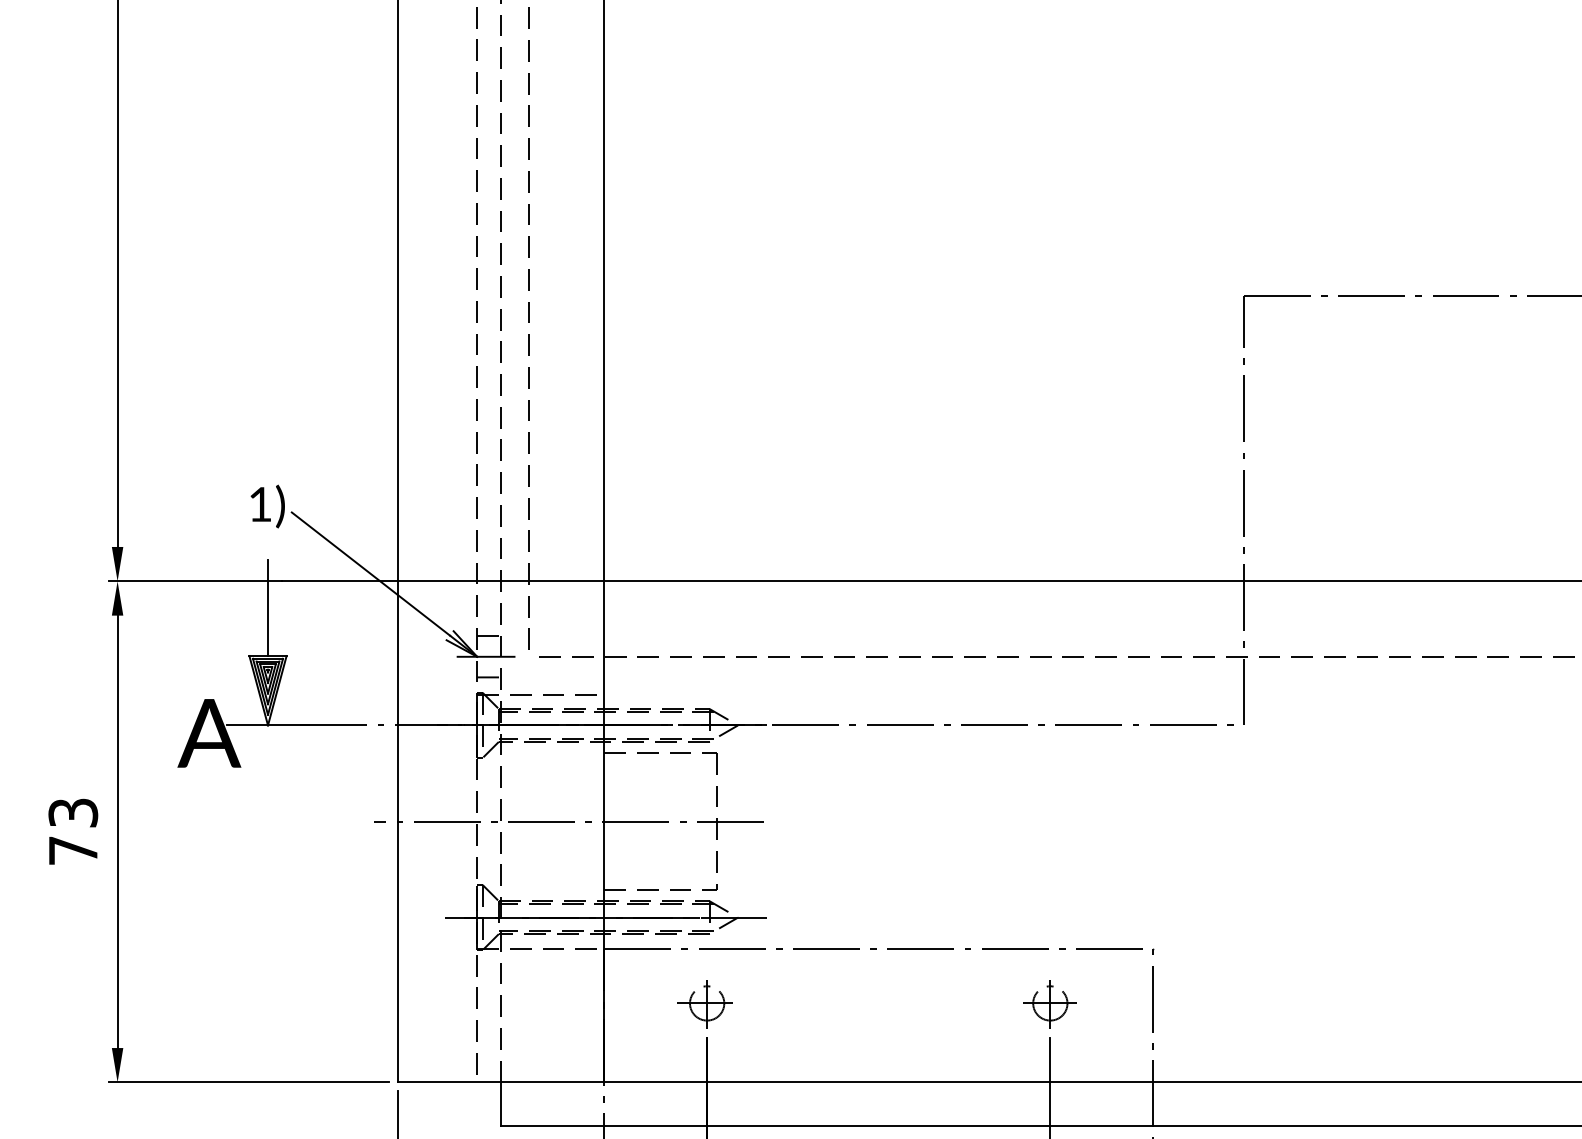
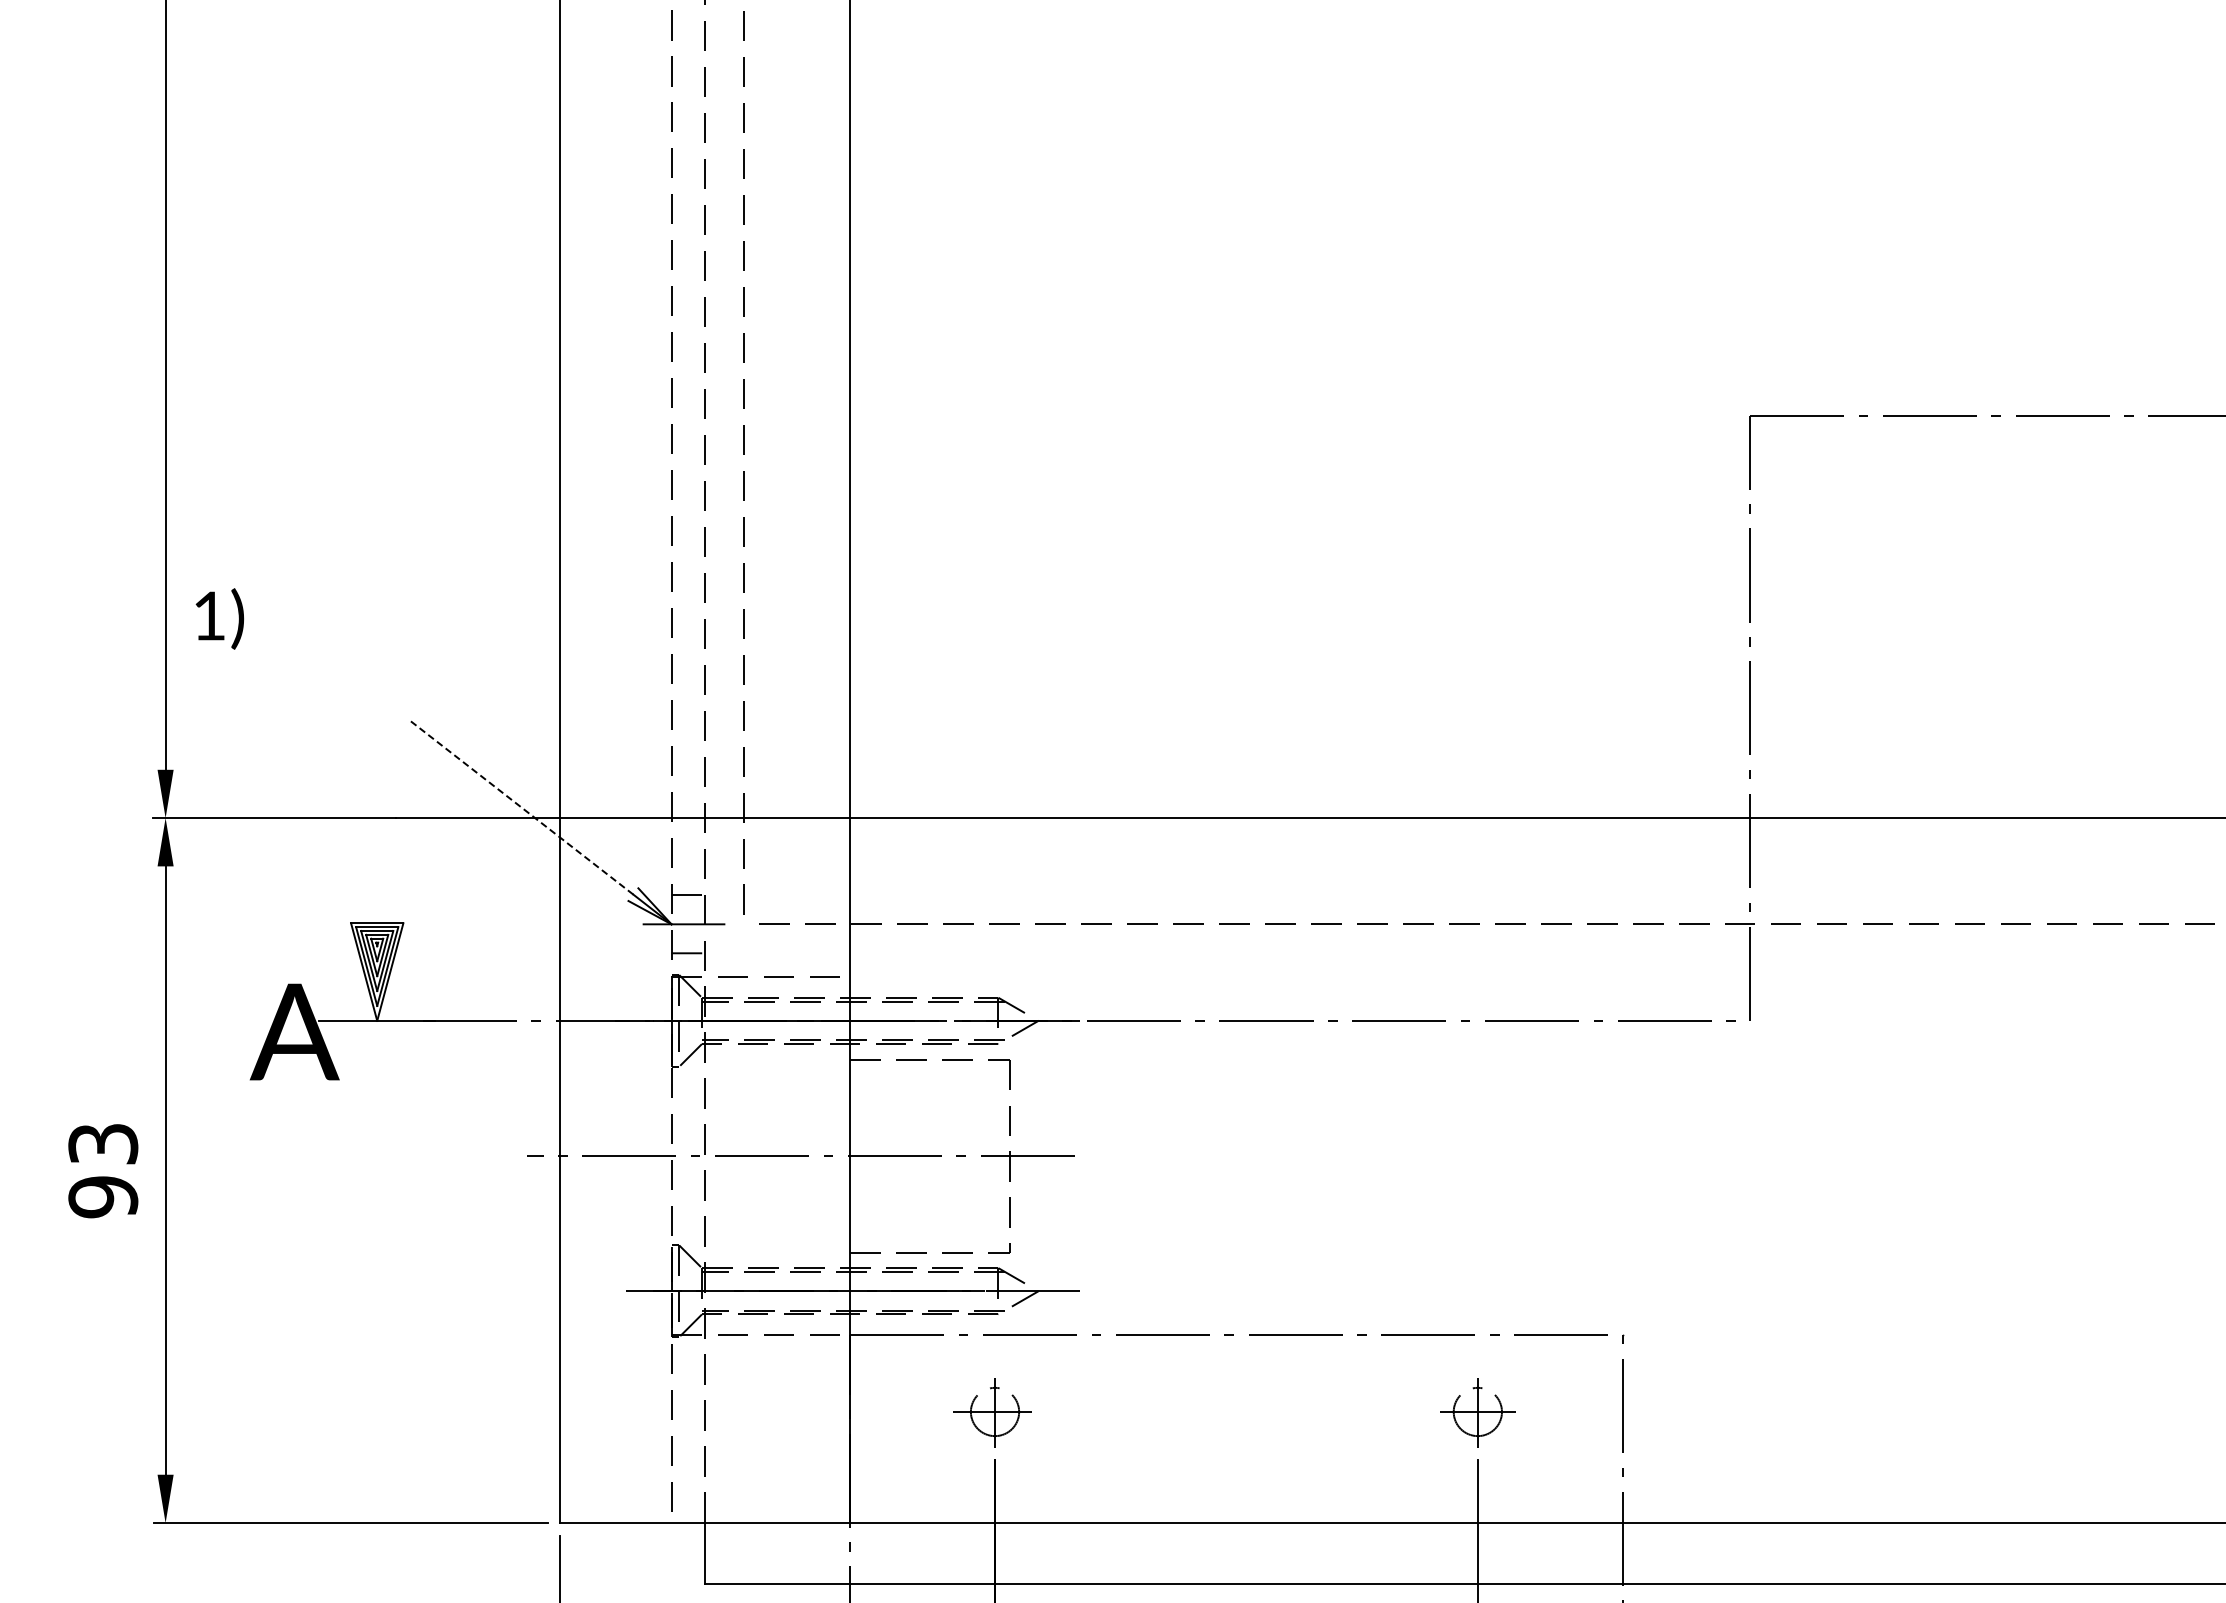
text: (267, 506) -> (219, 618), moved
line: (370, 573) -> (521, 807), solid -> dashed
line: (268, 607) -> (377, 855), removed
text: (73, 850) -> (103, 1197), 73 -> 93

